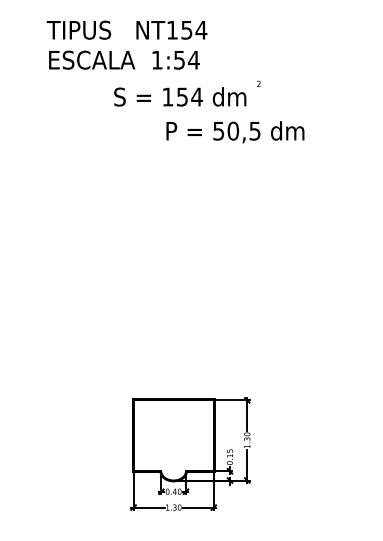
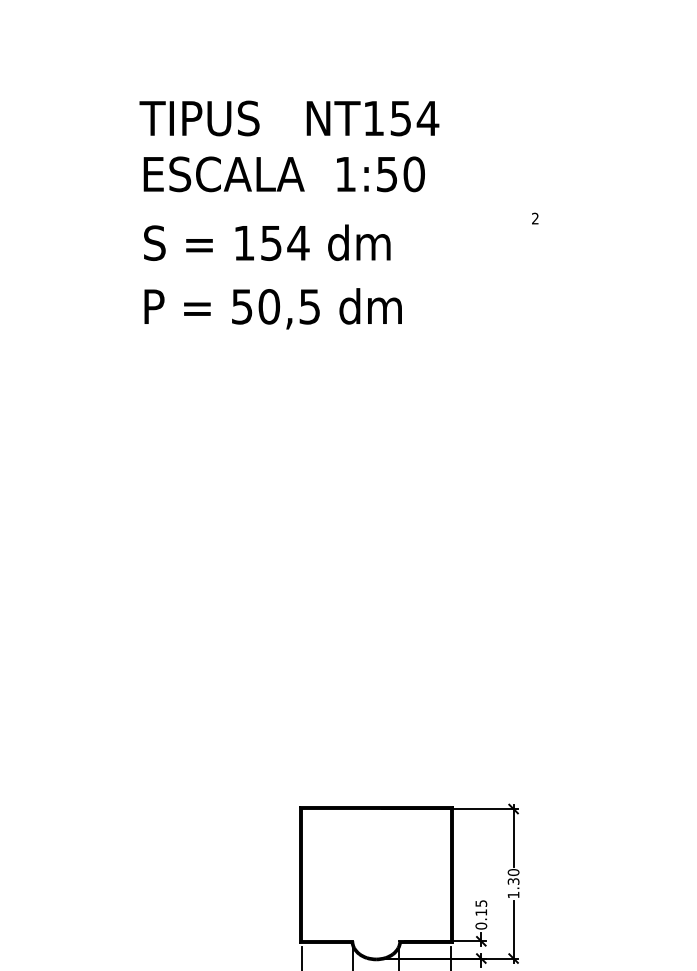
text: (193, 59) -> (413, 173), 1:54 -> 1:50
text: (180, 96) -> (267, 242), moved
text: (235, 132) -> (273, 309), moved

